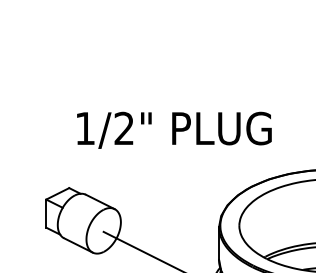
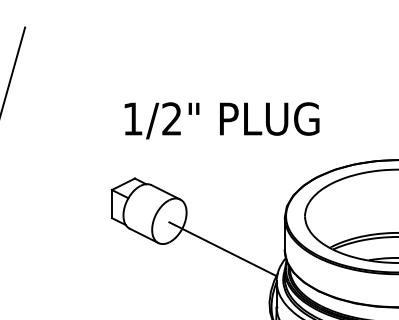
text: (173, 130) -> (221, 120), moved

